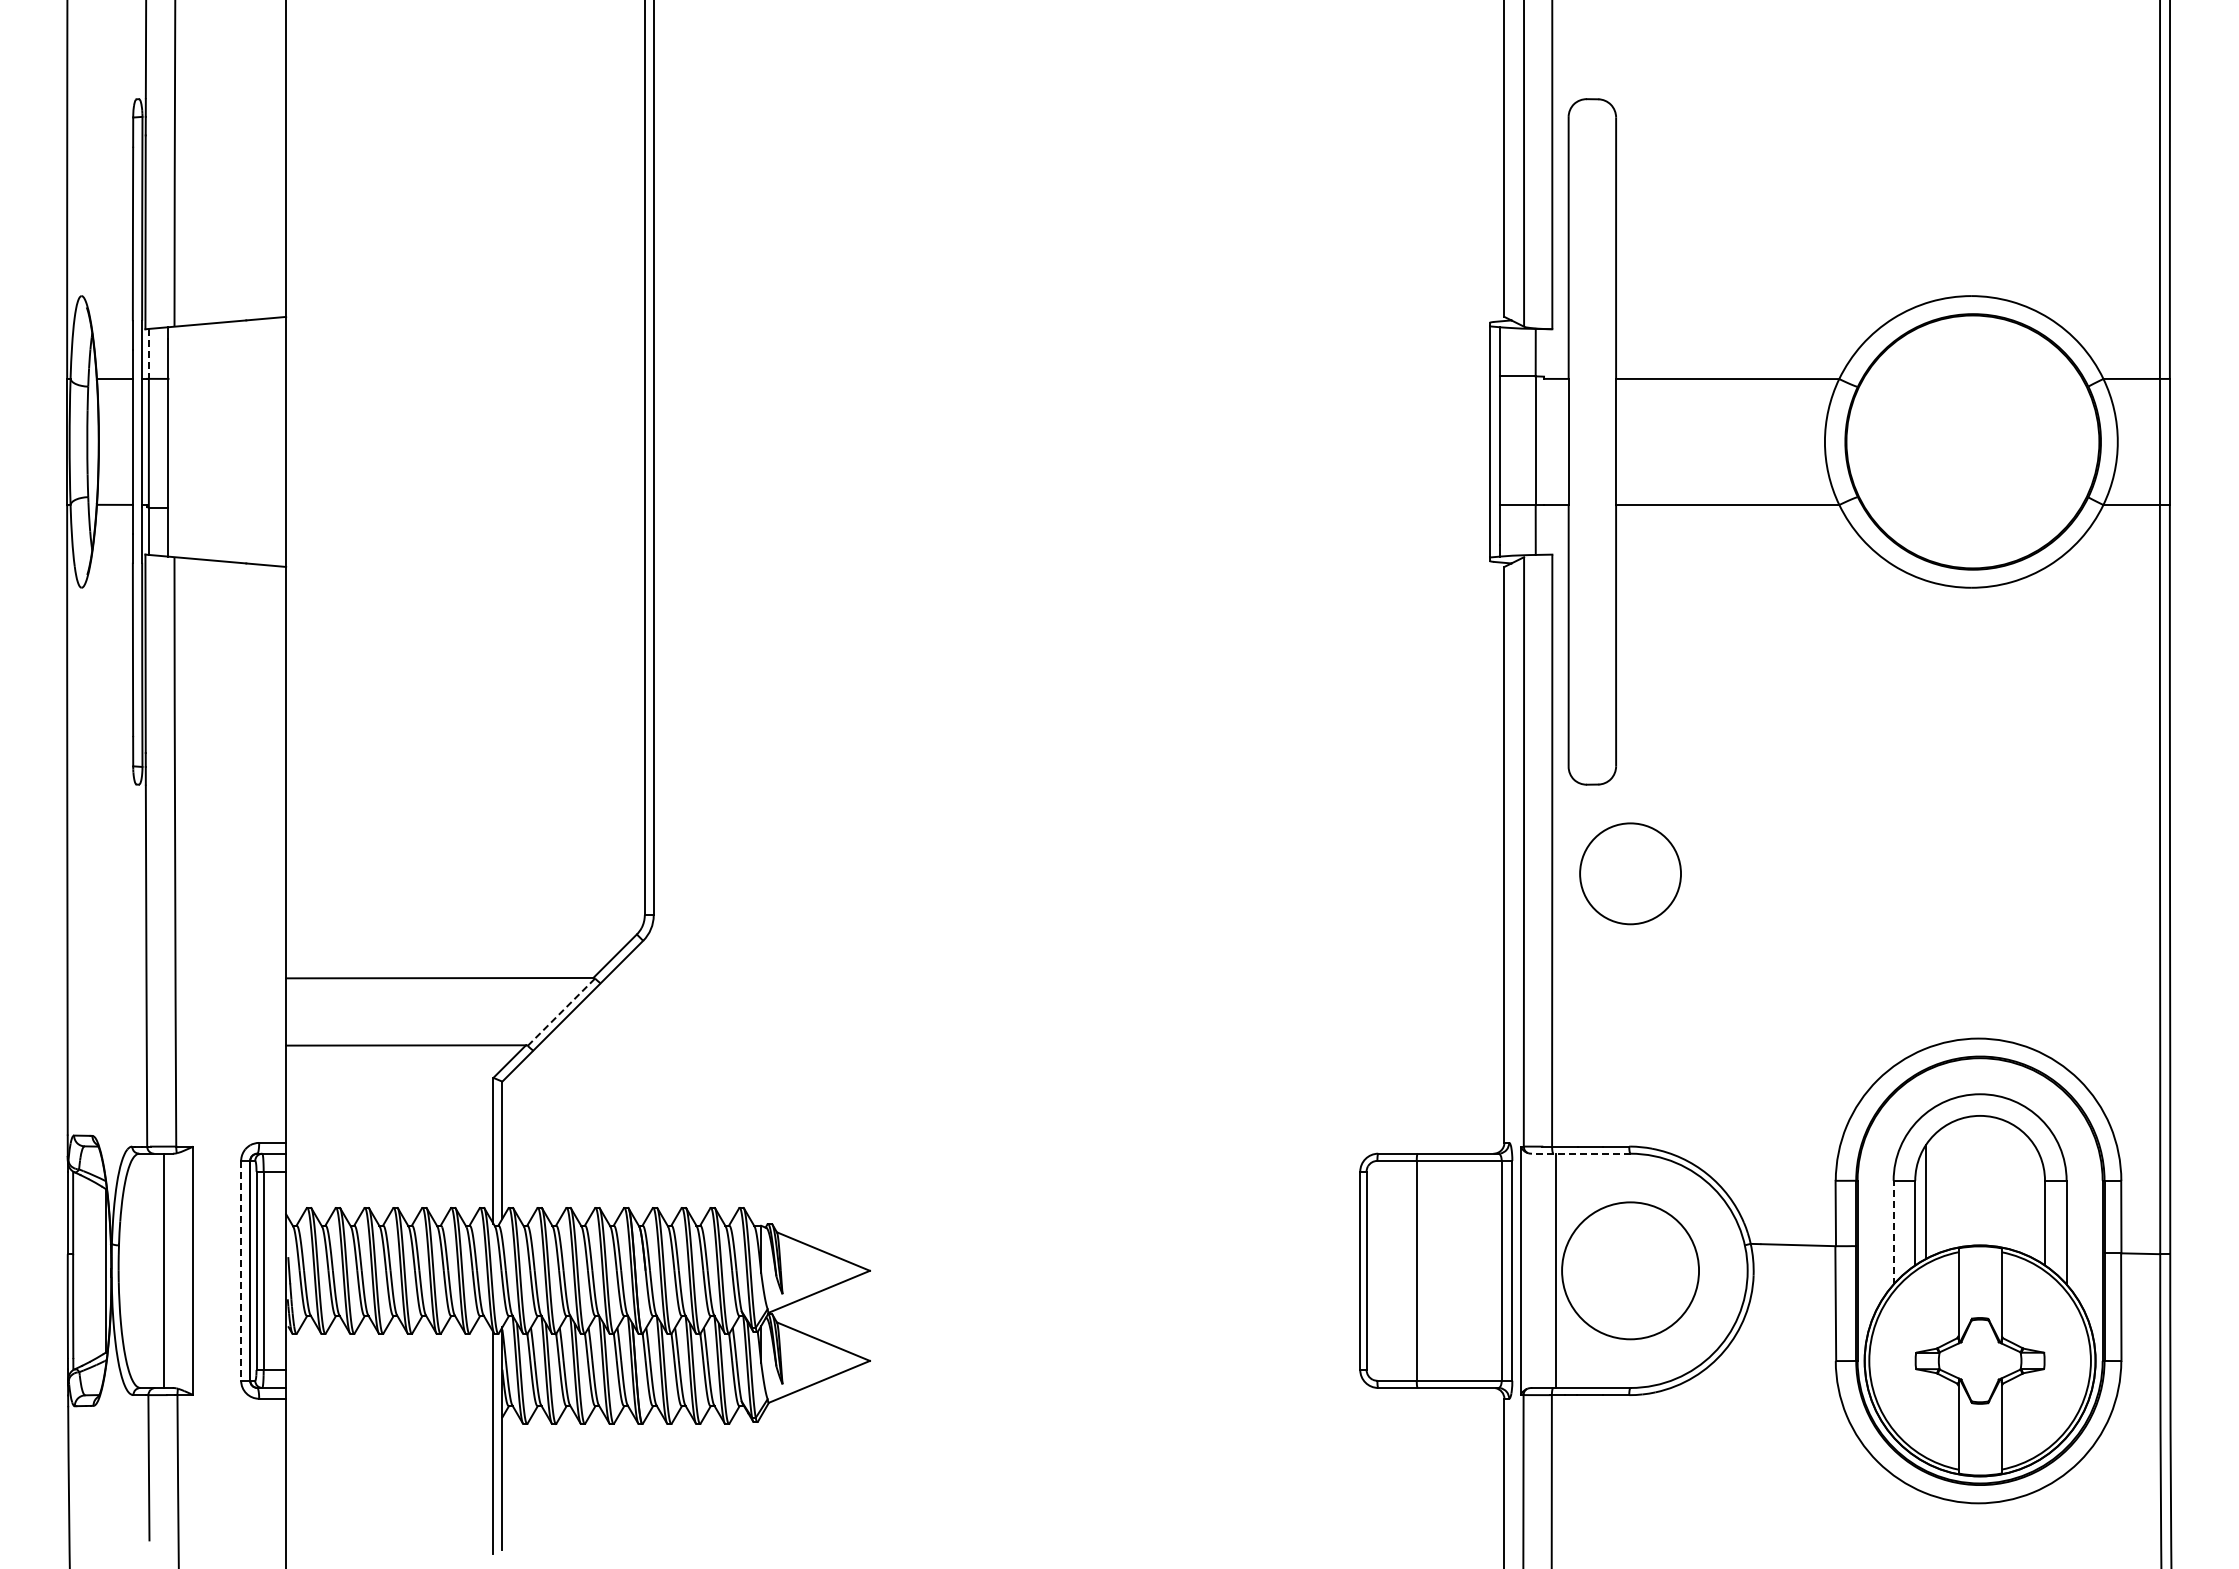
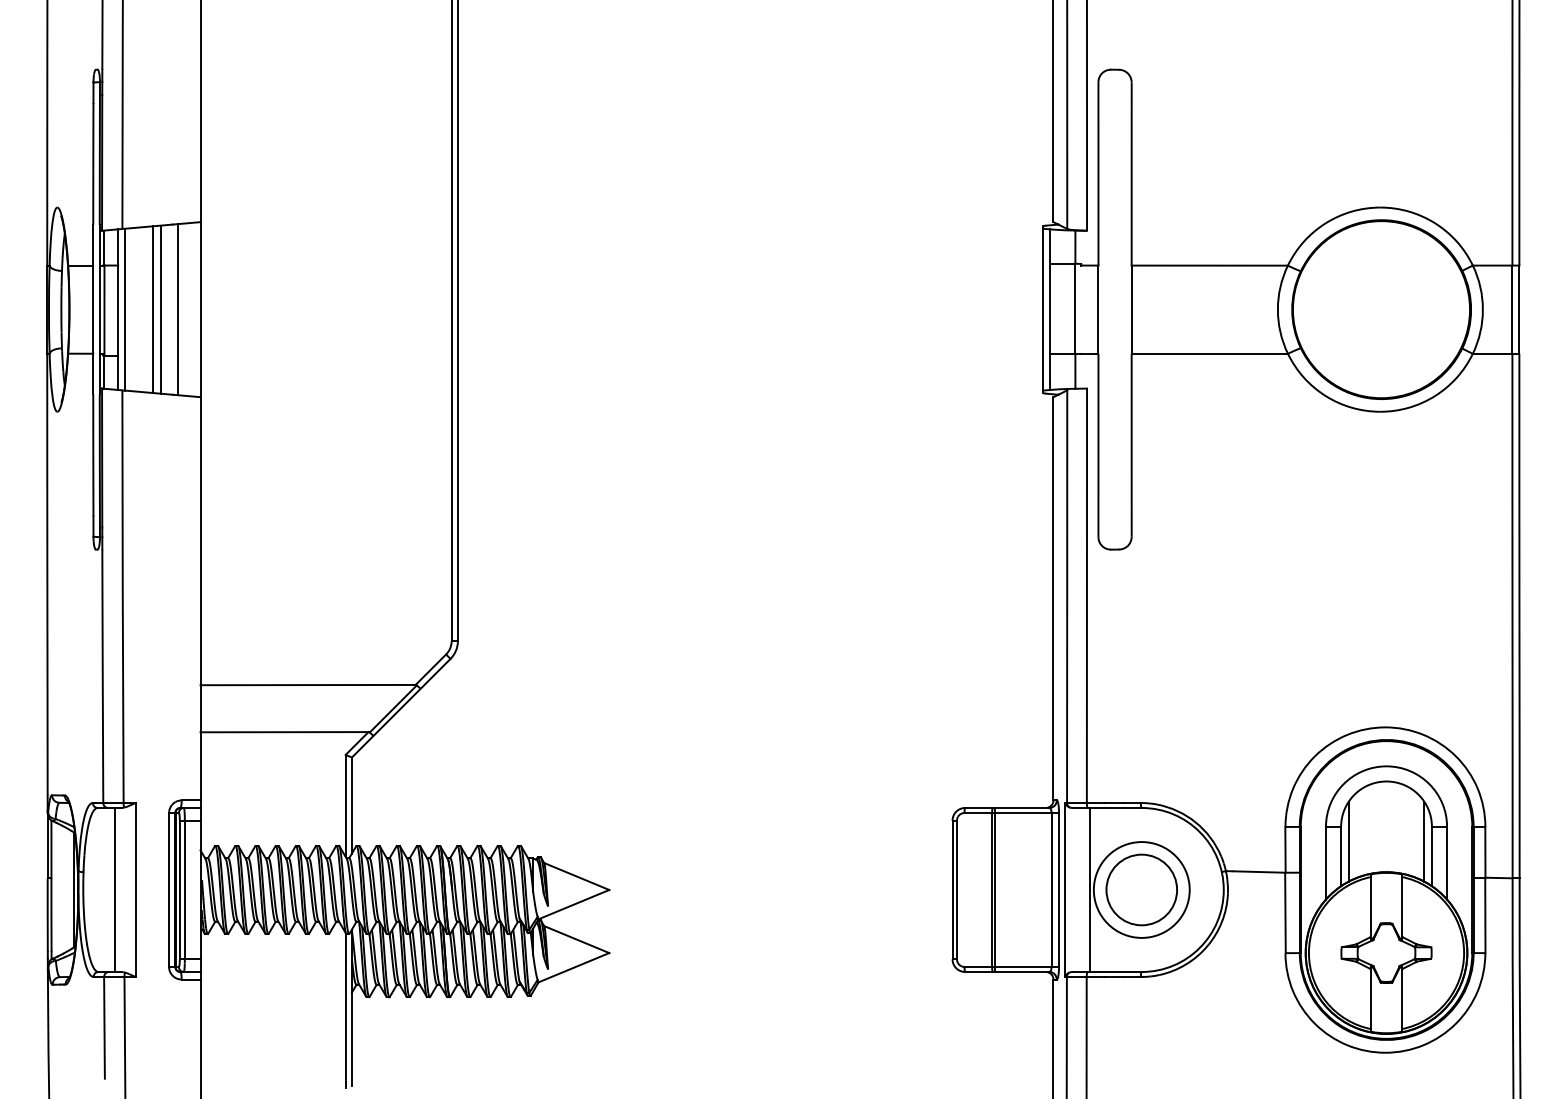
line: (148, 353) -> (104, 247), dashed -> solid
line: (178, 441) -> (125, 309), added
line: (218, 441) -> (153, 309), added
line: (229, 441) -> (160, 309), added
line: (253, 441) -> (177, 309), added
circle: (1630, 873) -> (1141, 889), moved
line: (561, 1012) -> (393, 709), dashed -> solid
line: (1580, 1153) -> (1106, 807), dashed -> solid
line: (2034, 1201) -> (1424, 841), added
line: (1893, 1232) -> (1325, 863), dashed -> solid
line: (241, 1270) -> (169, 889), dashed -> solid
line: (1421, 1270) -> (995, 889), added

